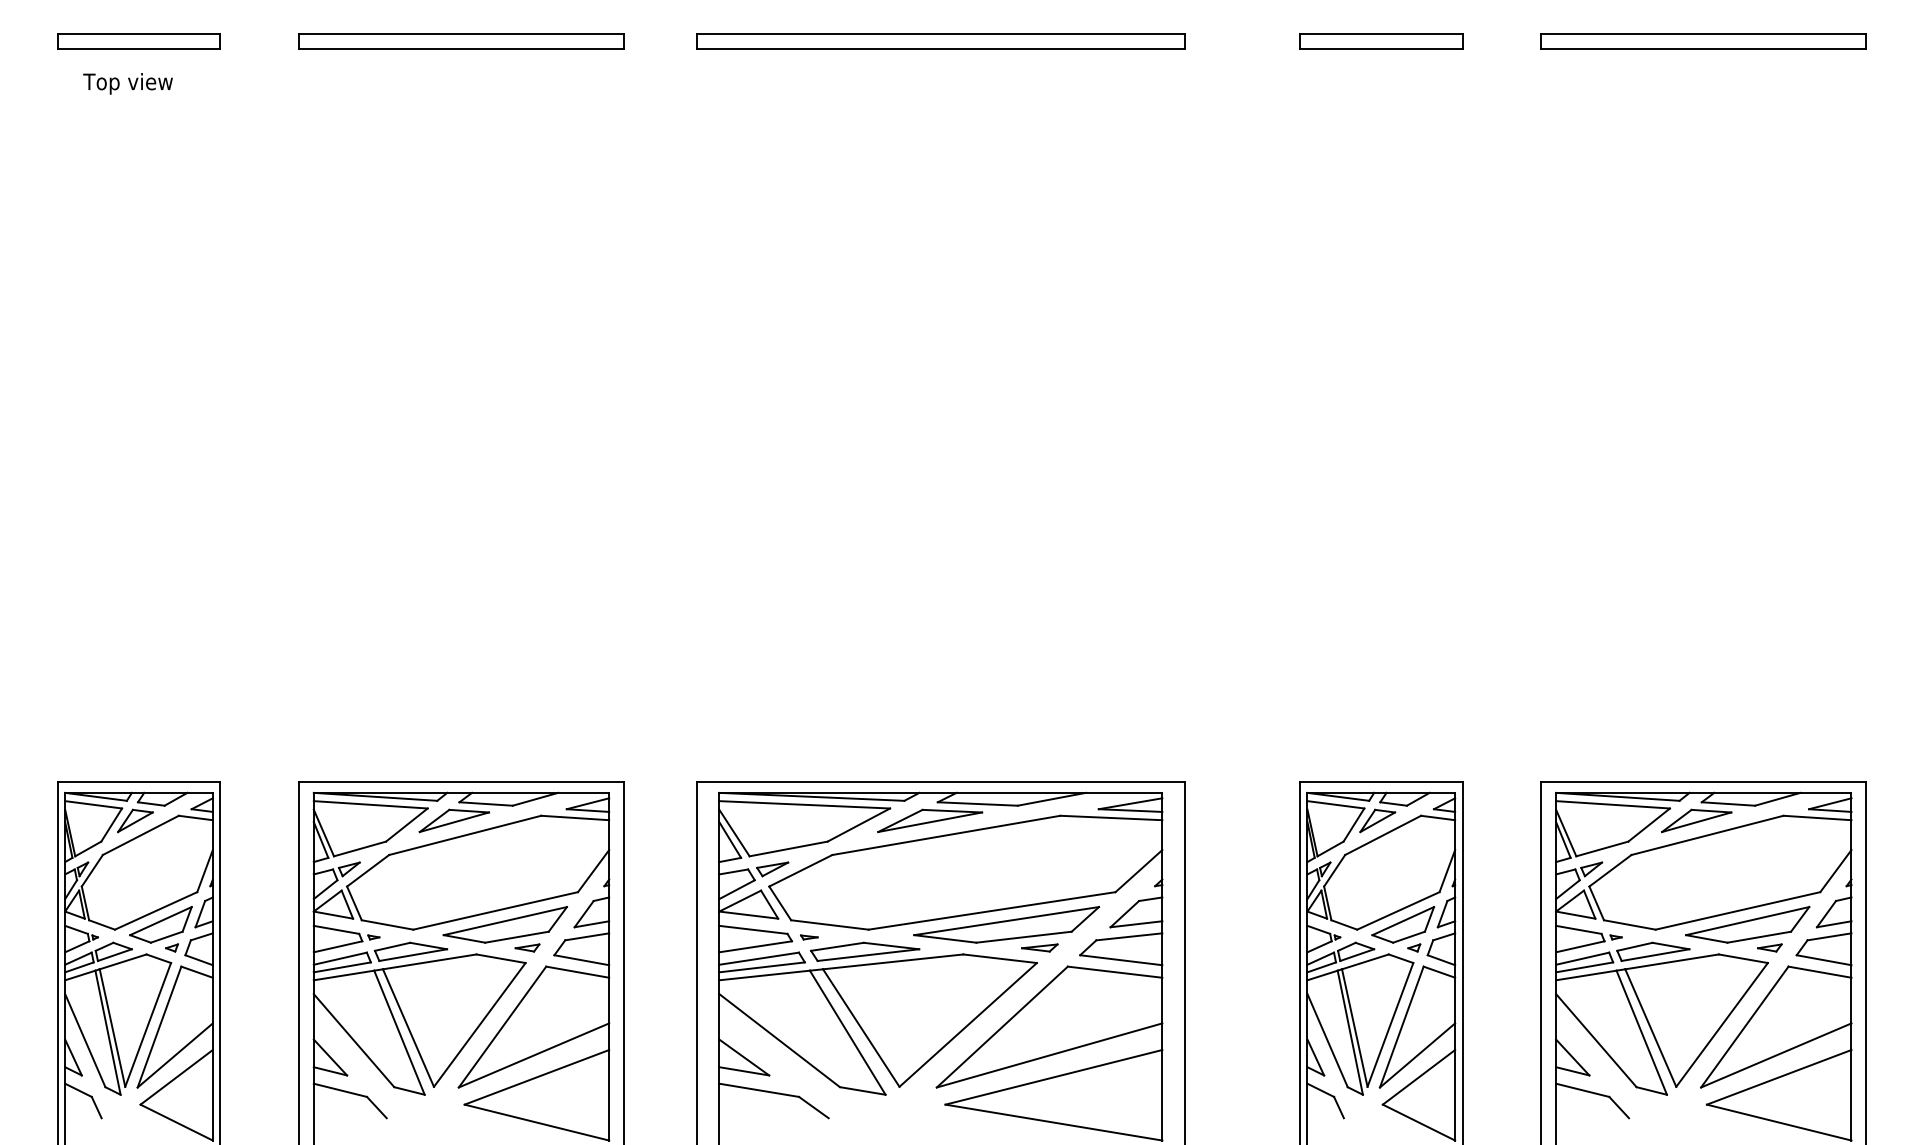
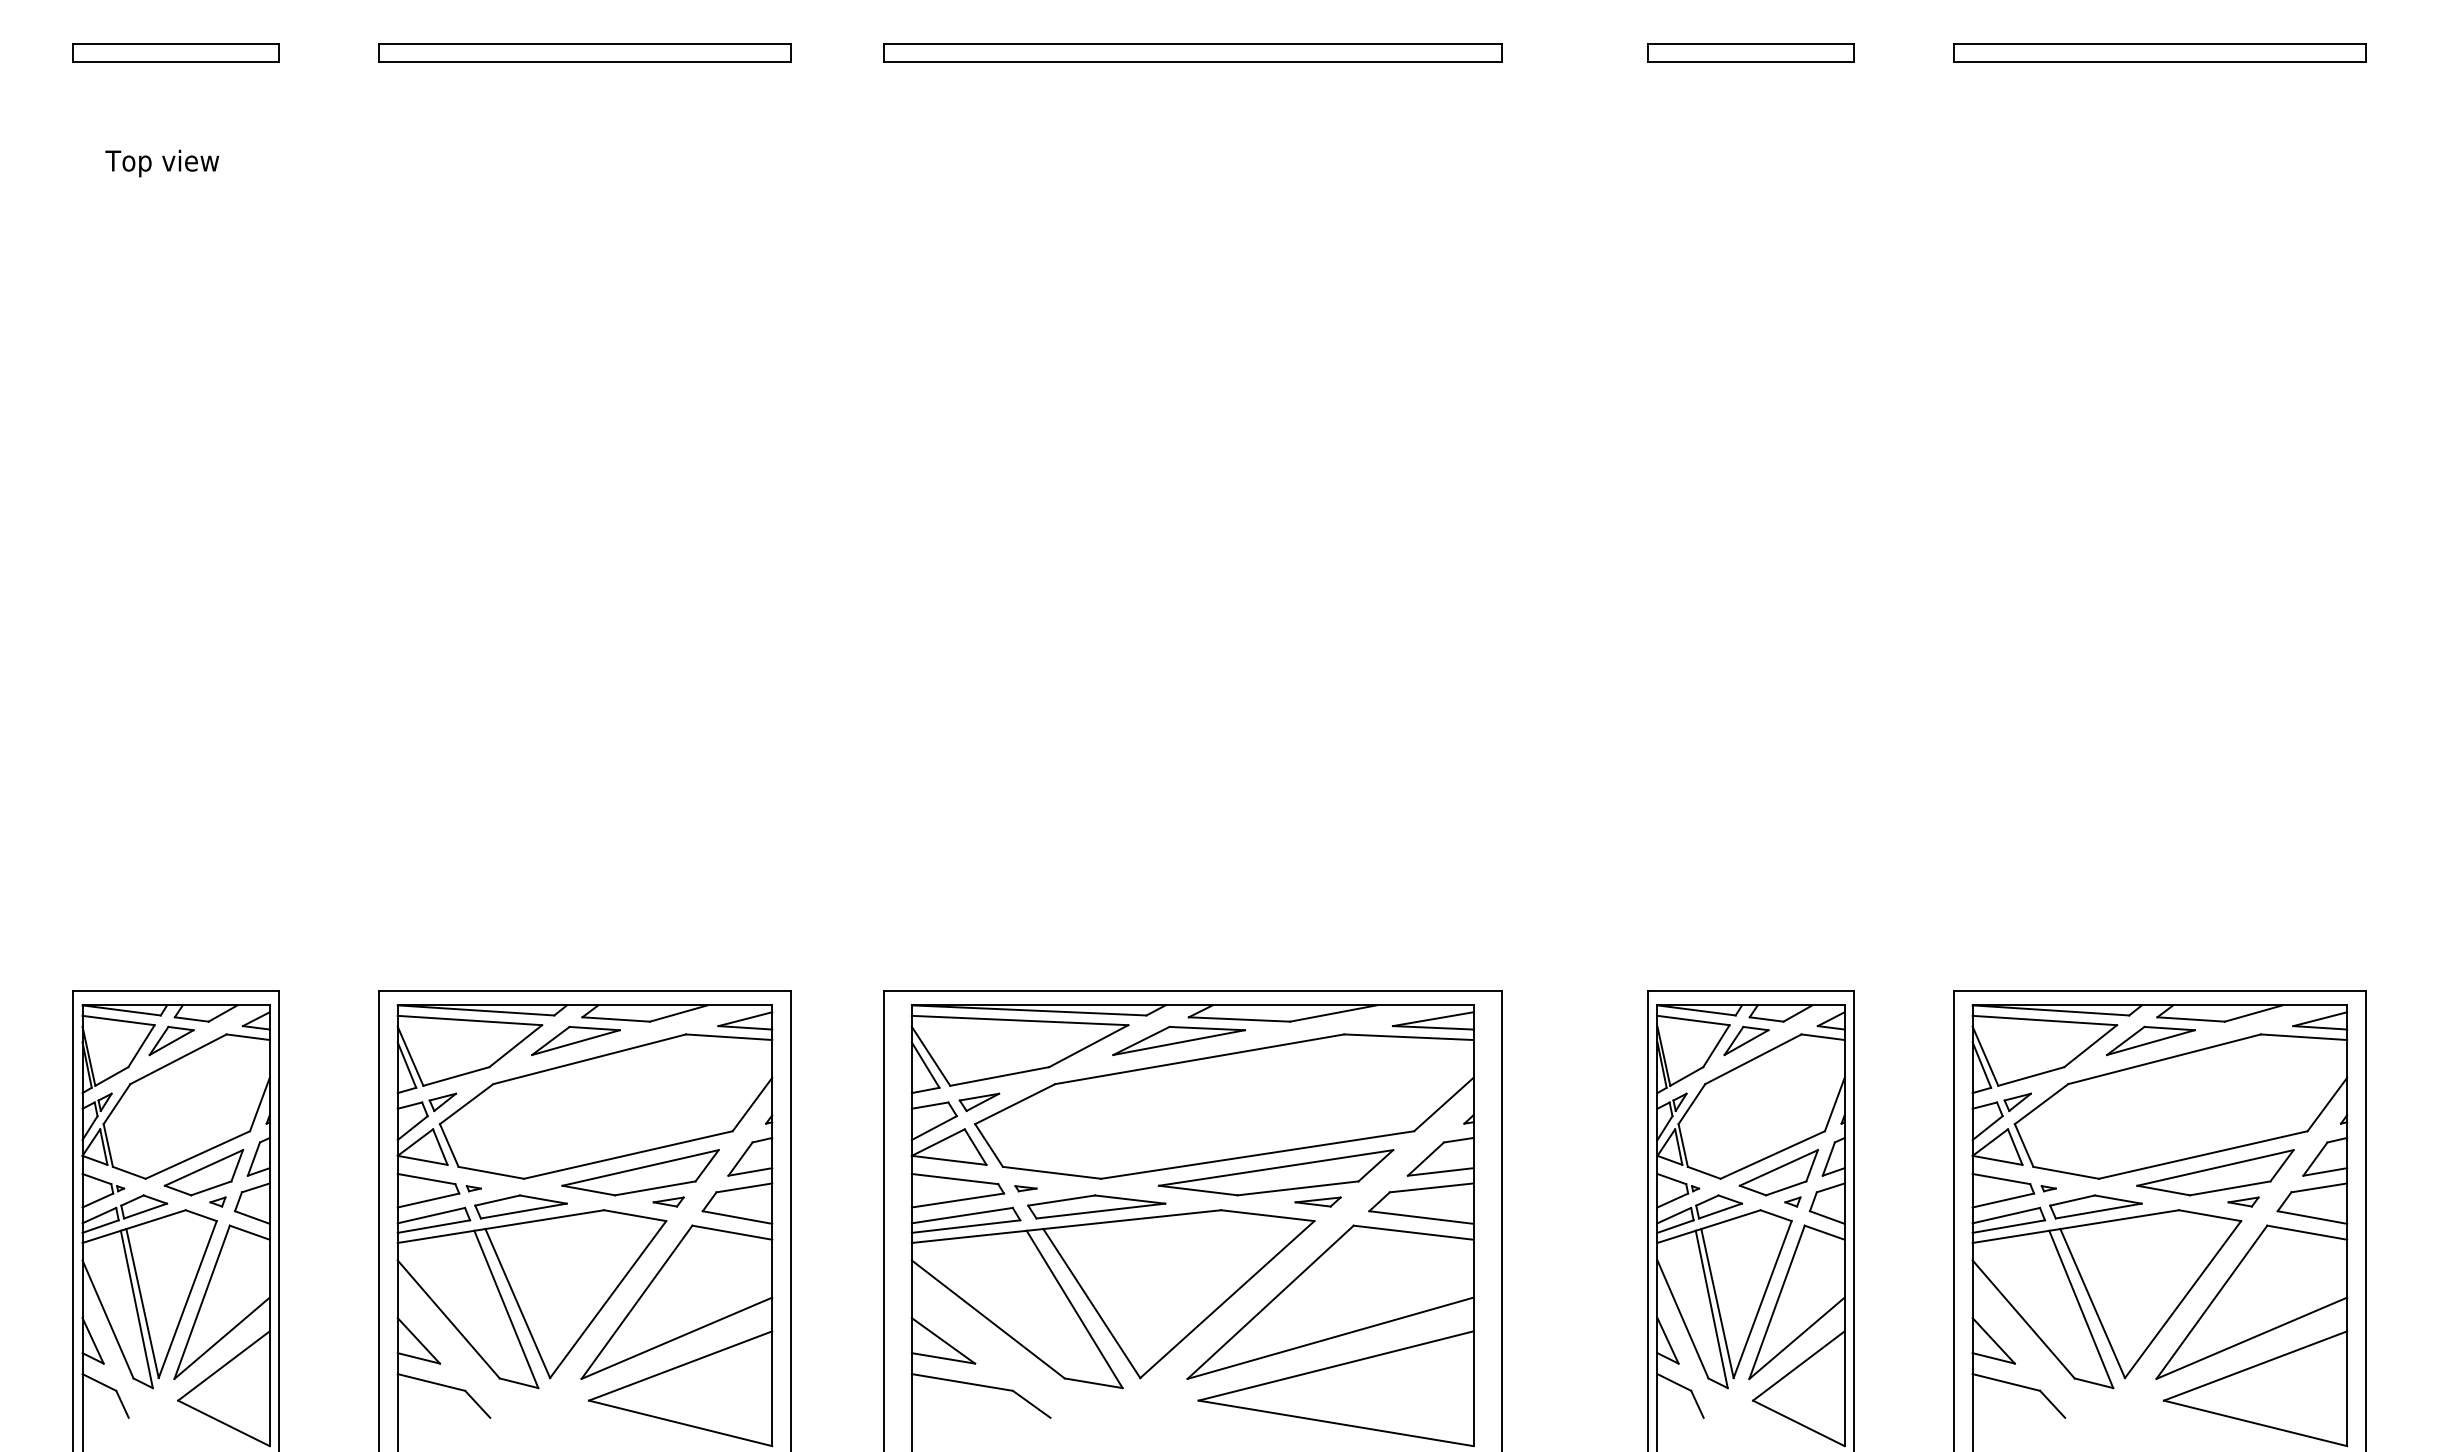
text: (128, 83) -> (162, 163), moved

